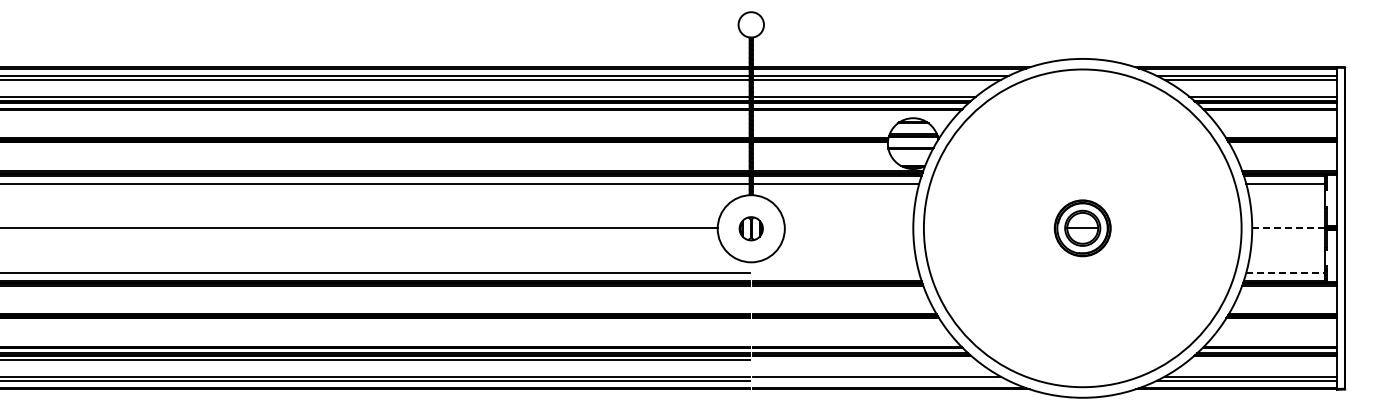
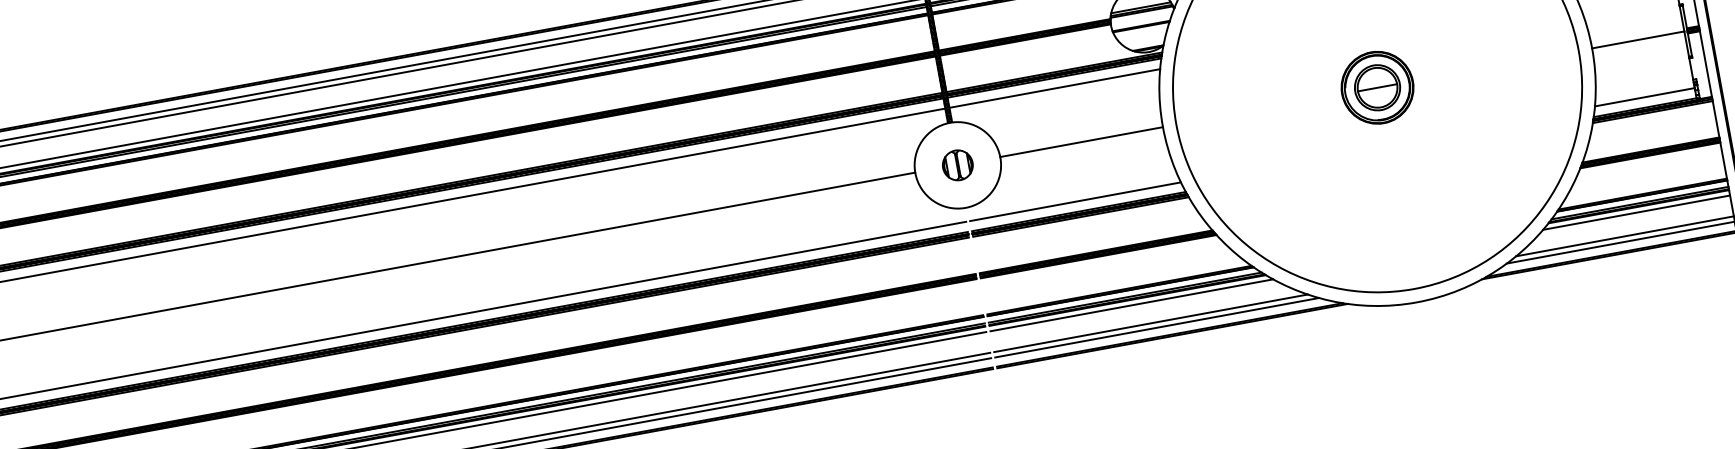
line: (848, 228) -> (1080, 142), added
line: (1288, 228) -> (1638, 40), dashed -> solid
line: (835, 273) -> (1074, 202), added
line: (1286, 273) -> (1646, 97), dashed -> solid
line: (864, 360) -> (1131, 305), added
line: (1262, 360) -> (1635, 213), added
line: (880, 380) -> (1156, 327), added

